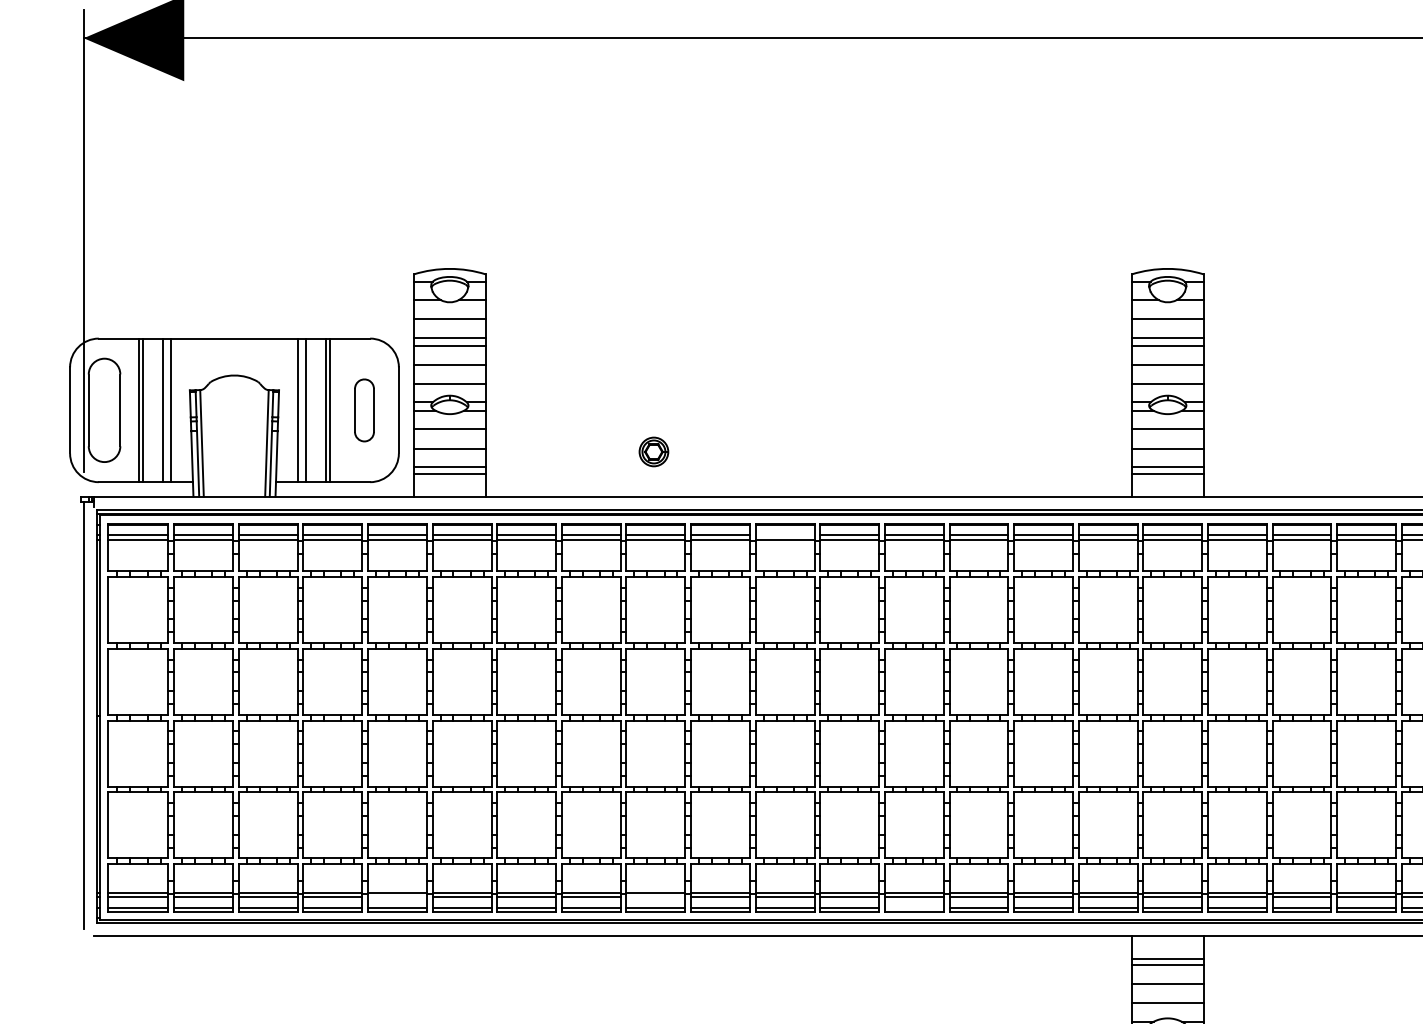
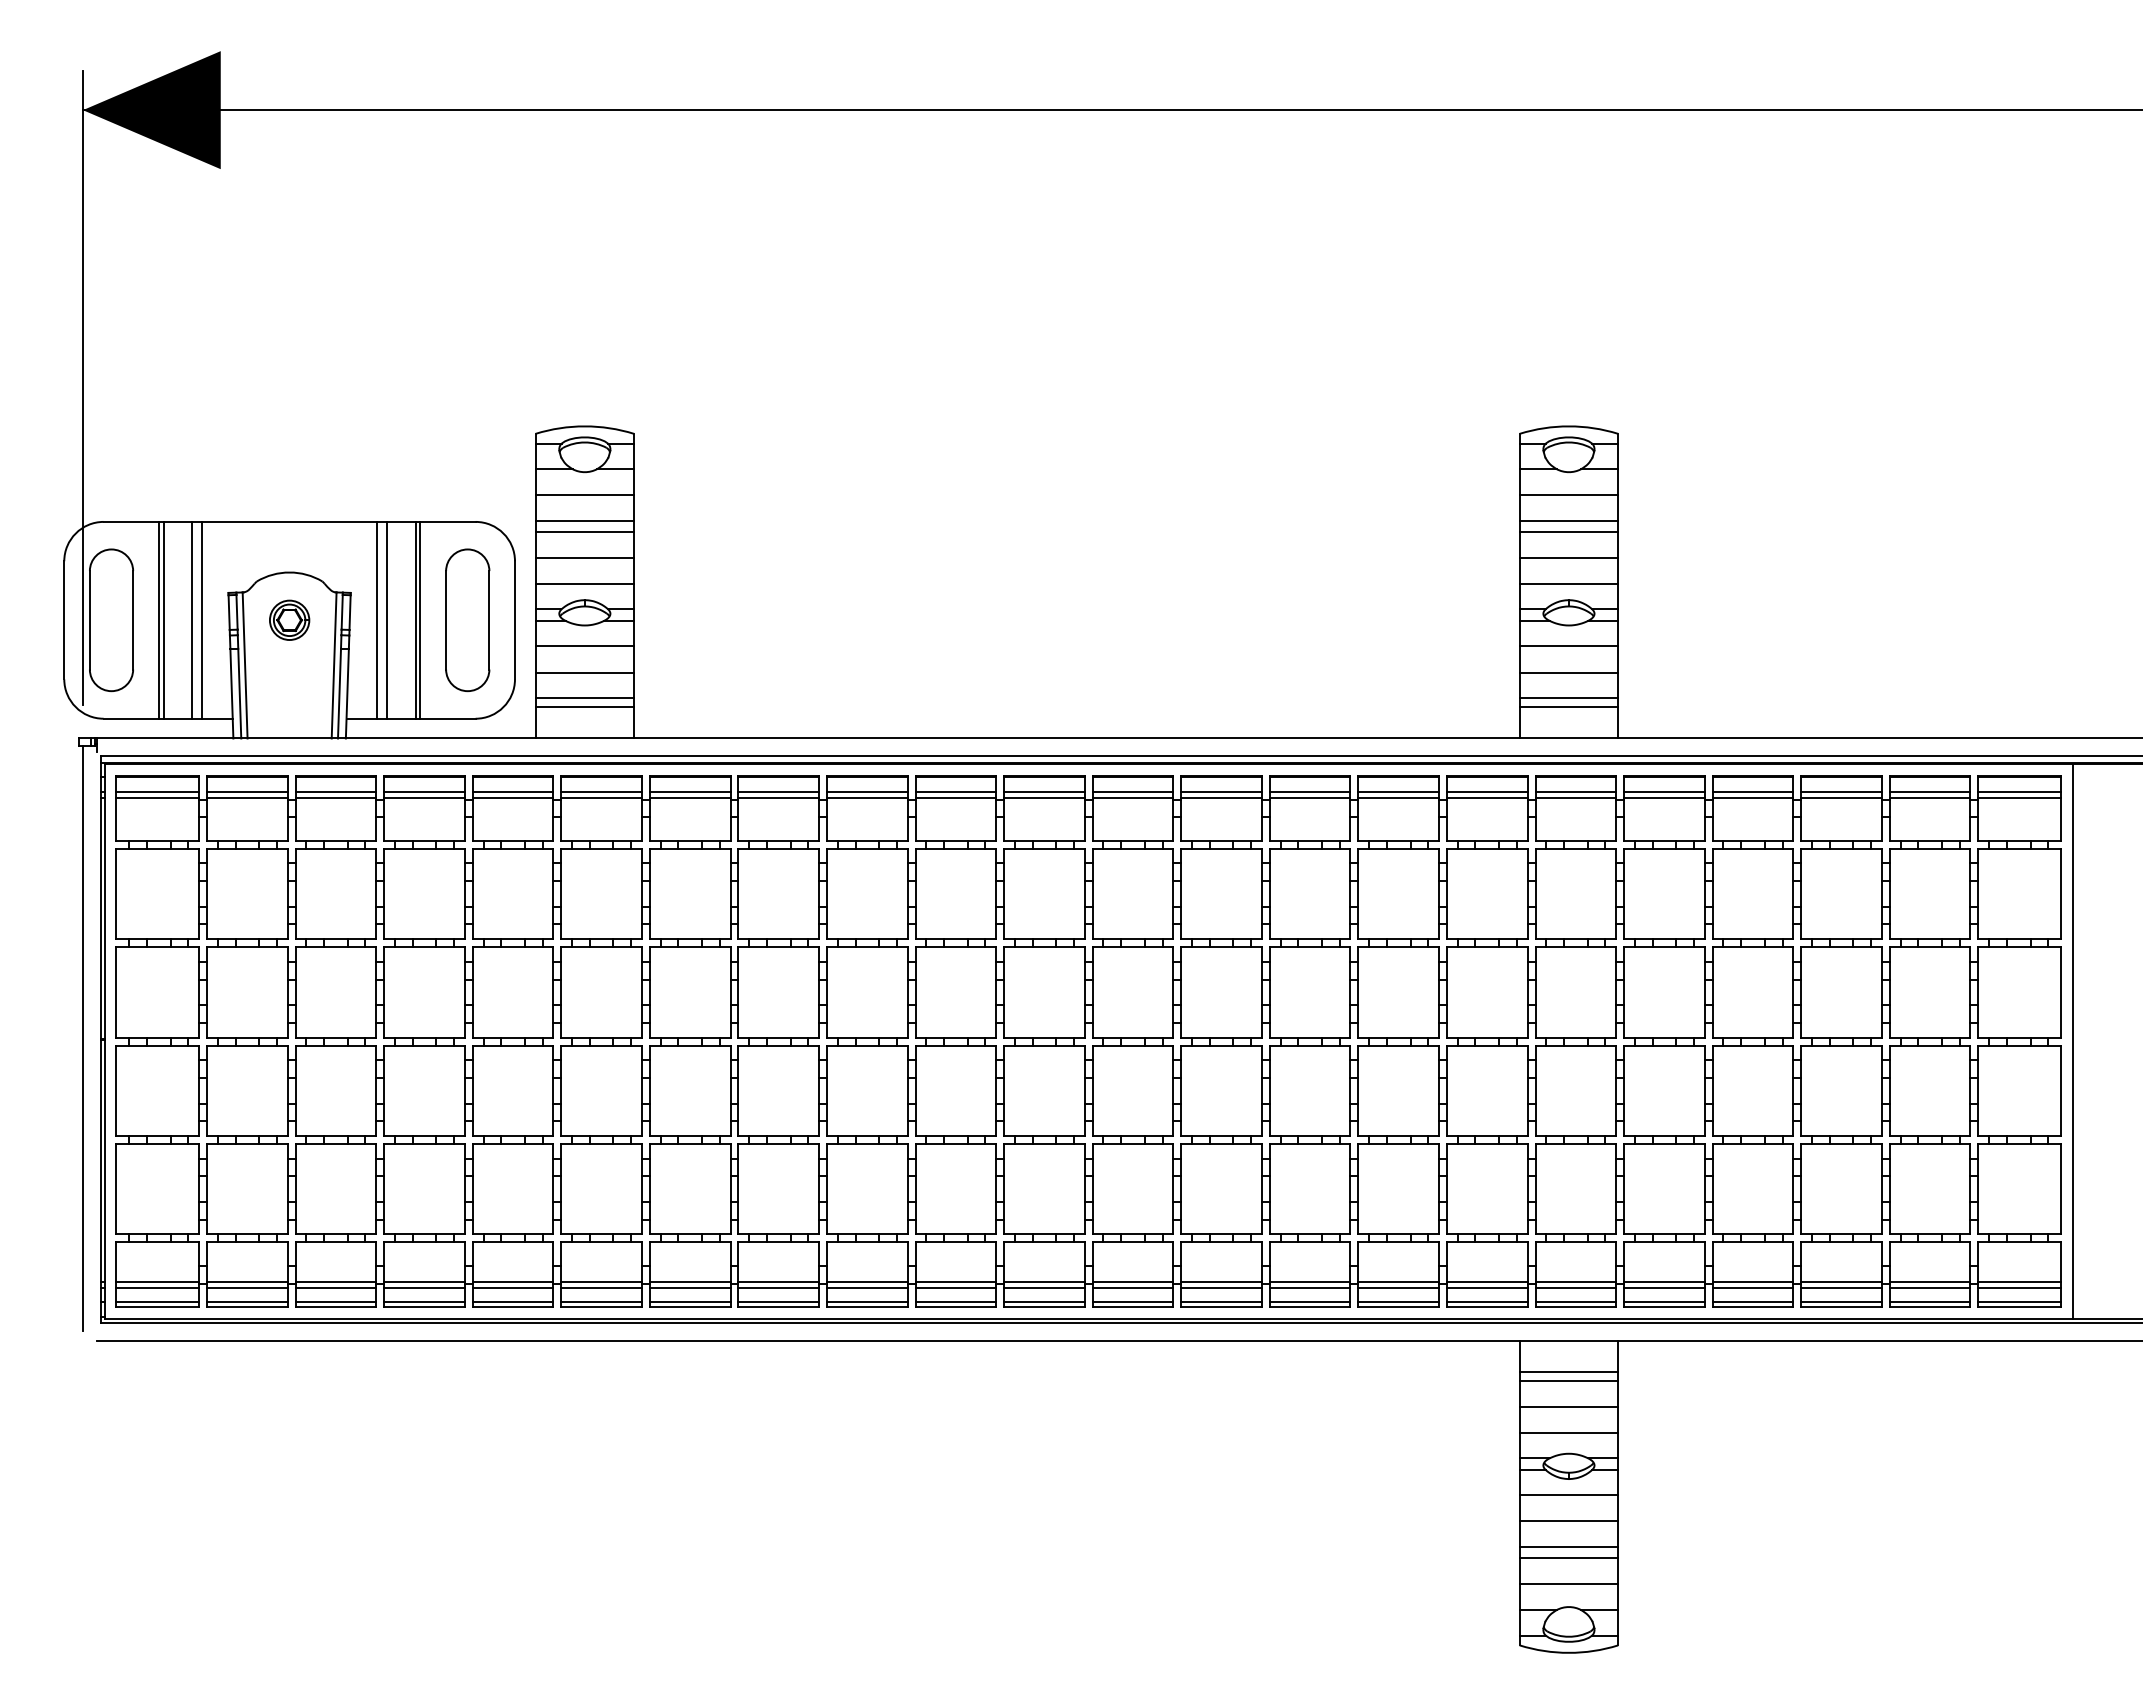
part: (364, 410) -> (467, 620), size x1.67
part: (653, 451) -> (289, 619), moved
line: (785, 535) -> (1044, 791), added
line: (397, 897) -> (512, 1287), added
line: (655, 897) -> (866, 1287), added
line: (914, 907) -> (1221, 1301), added

